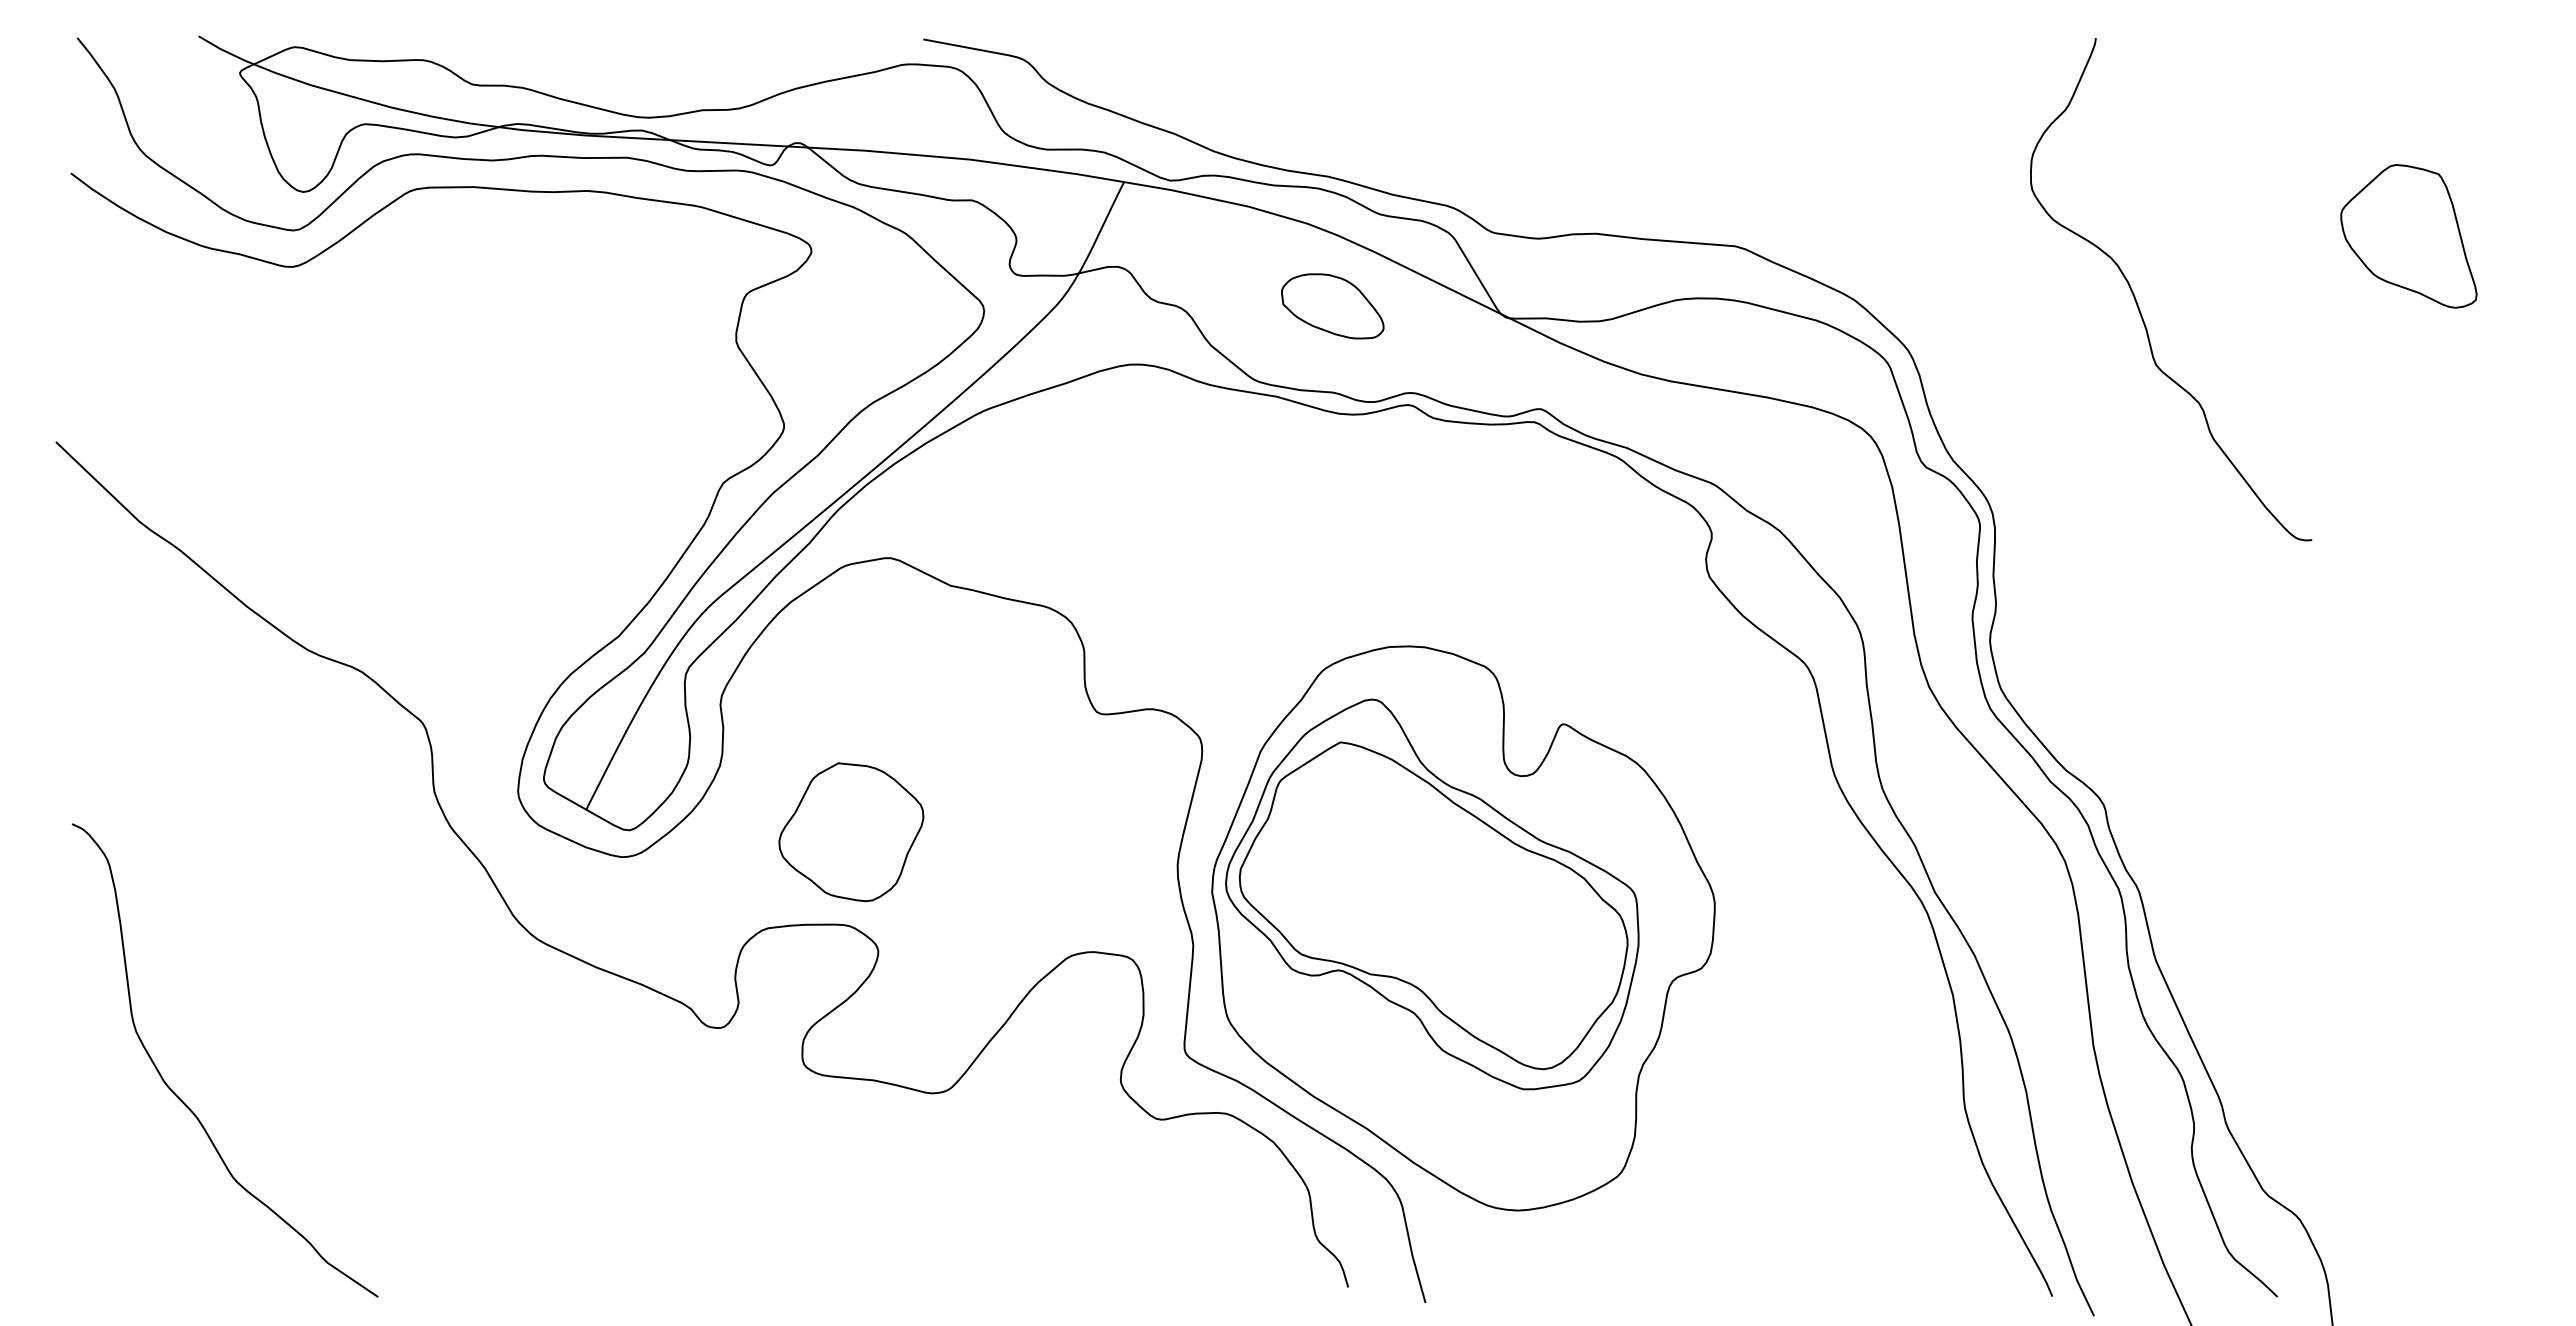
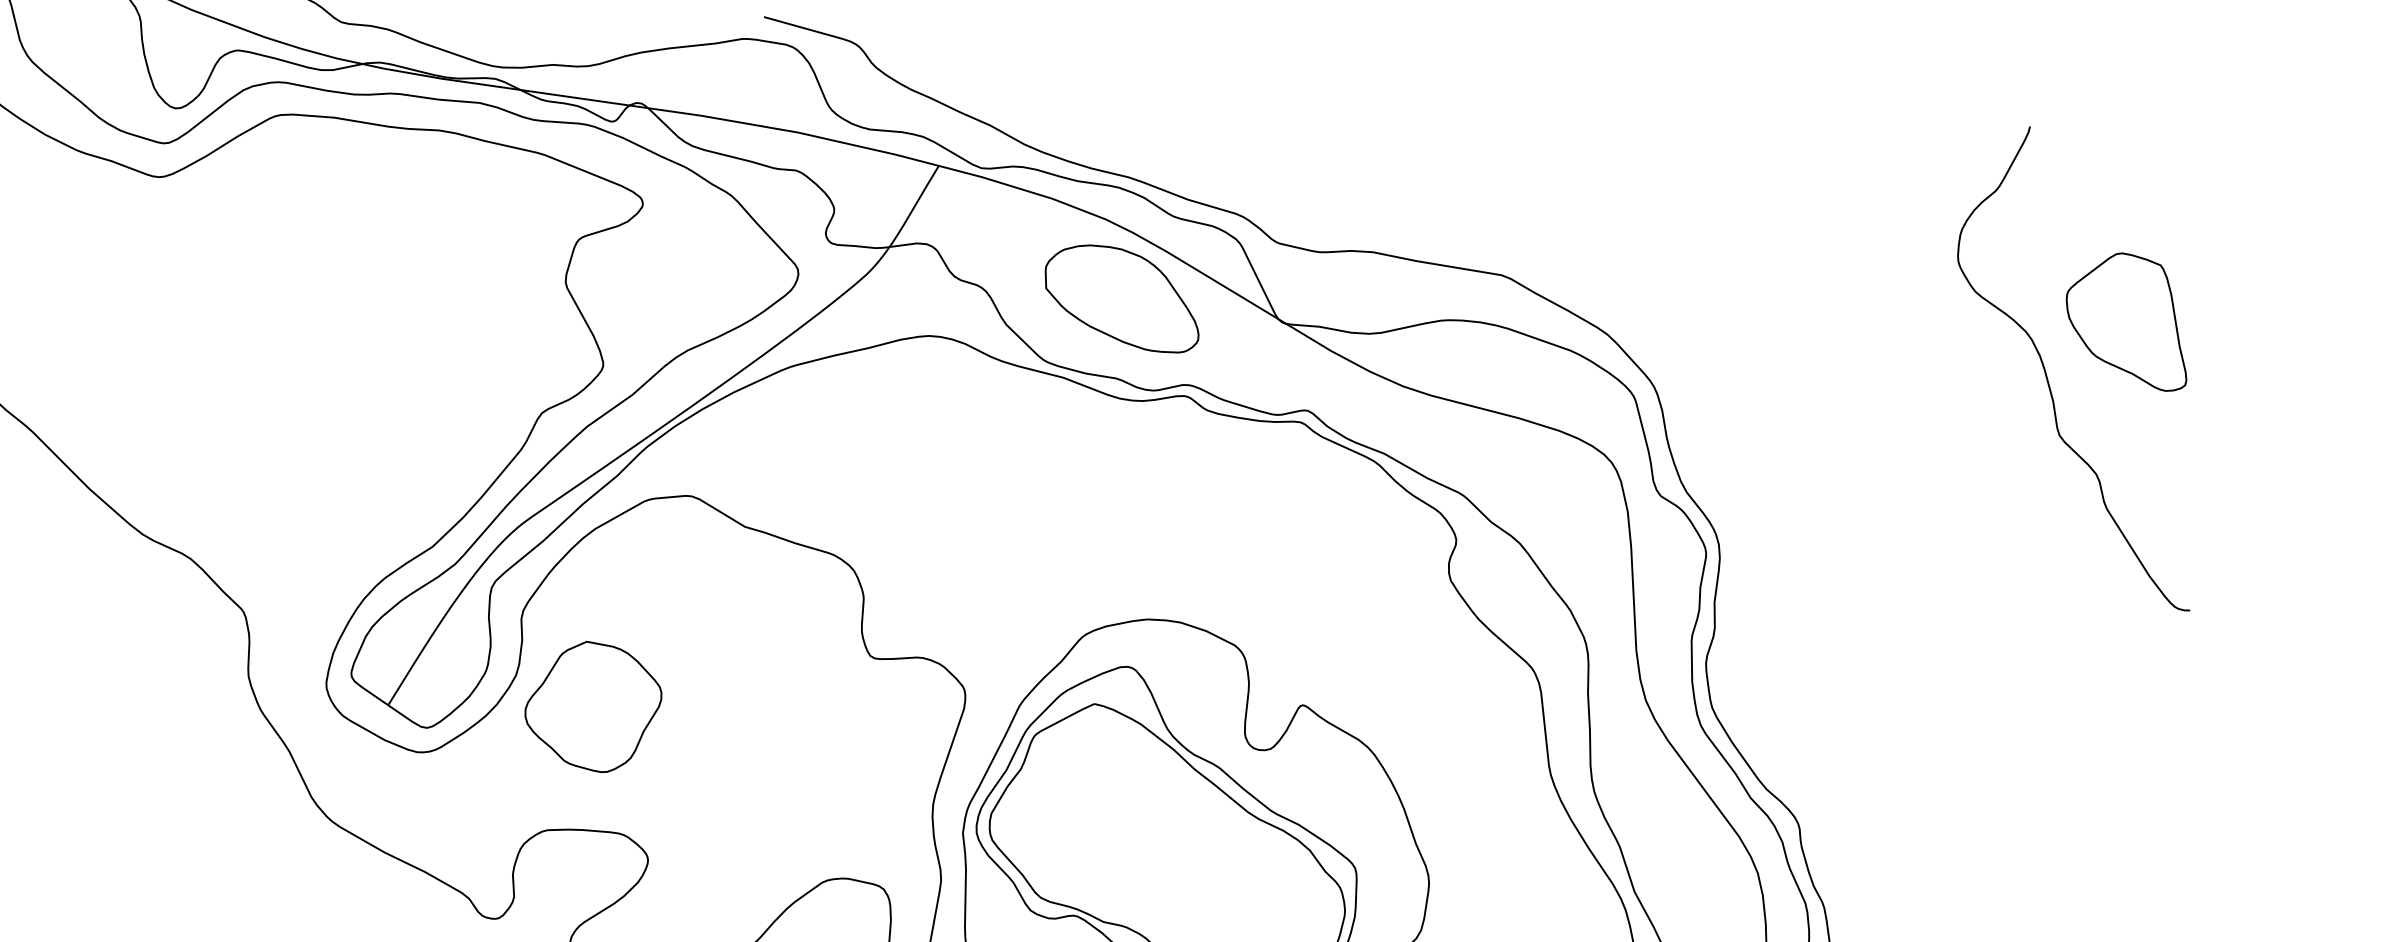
curve: (2137, 301) -> (2047, 374), moved
part: (1332, 306) -> (1122, 298), size x1.67
part: (851, 832) -> (593, 707), moved

